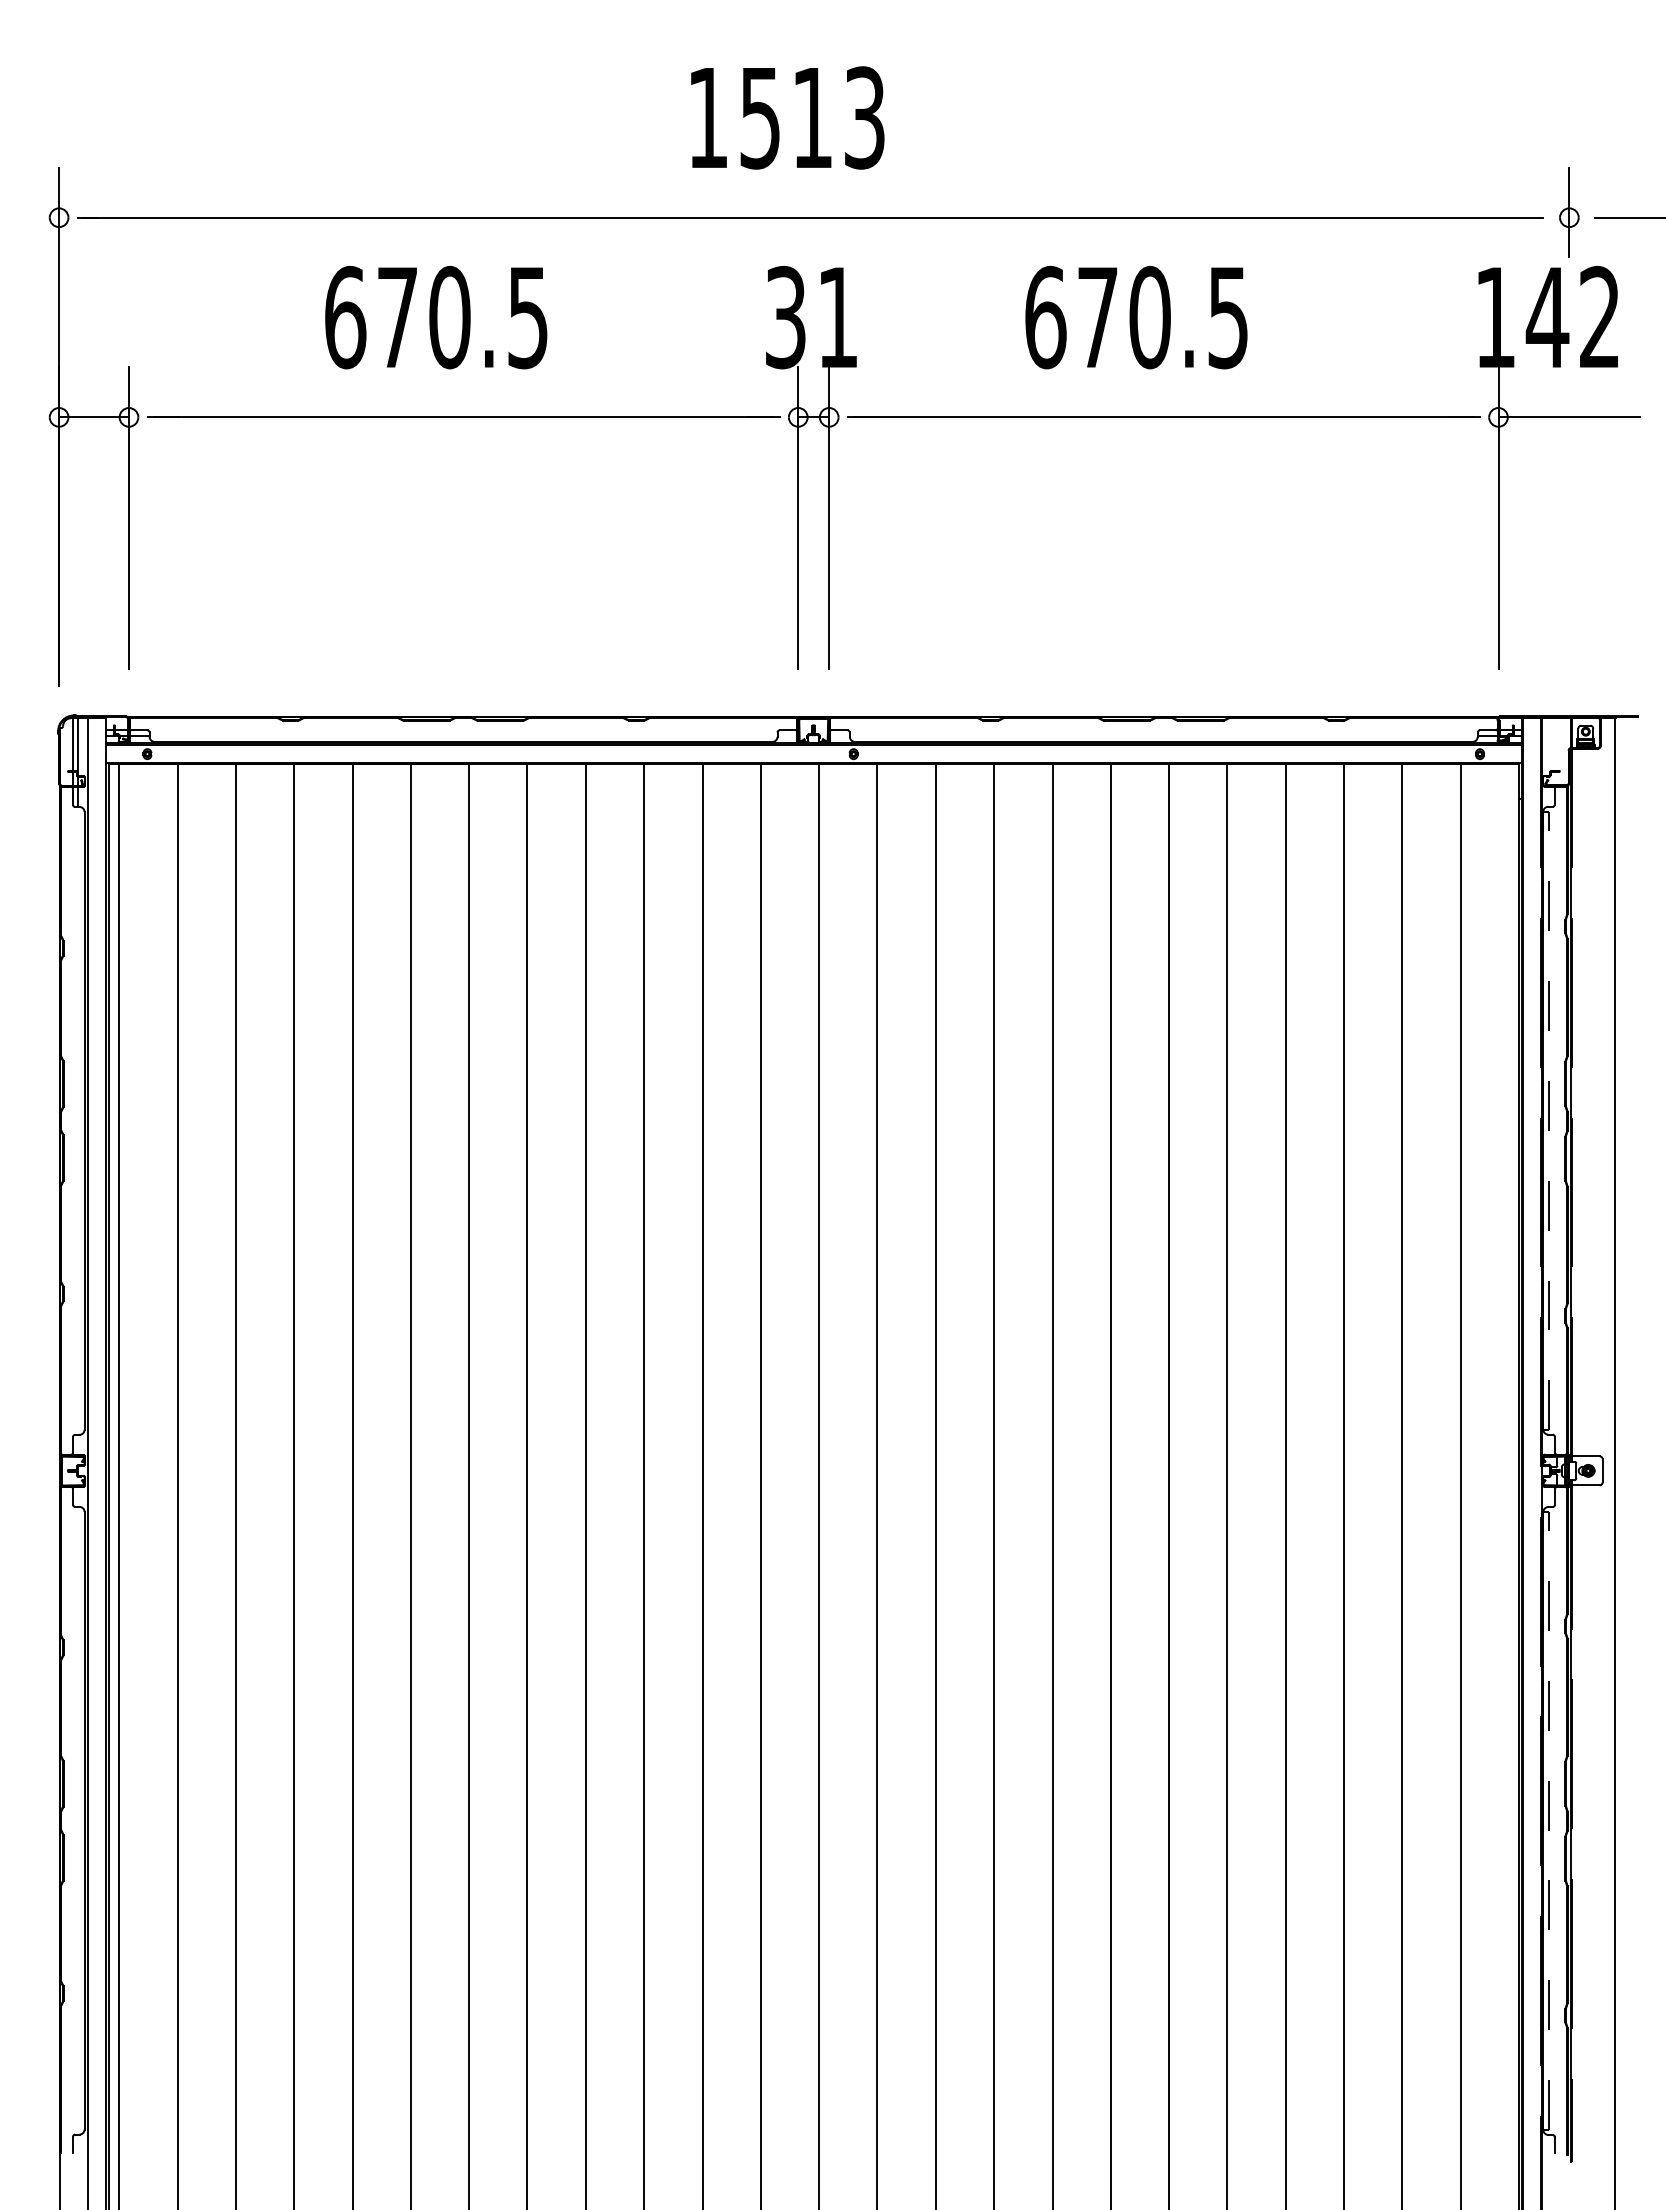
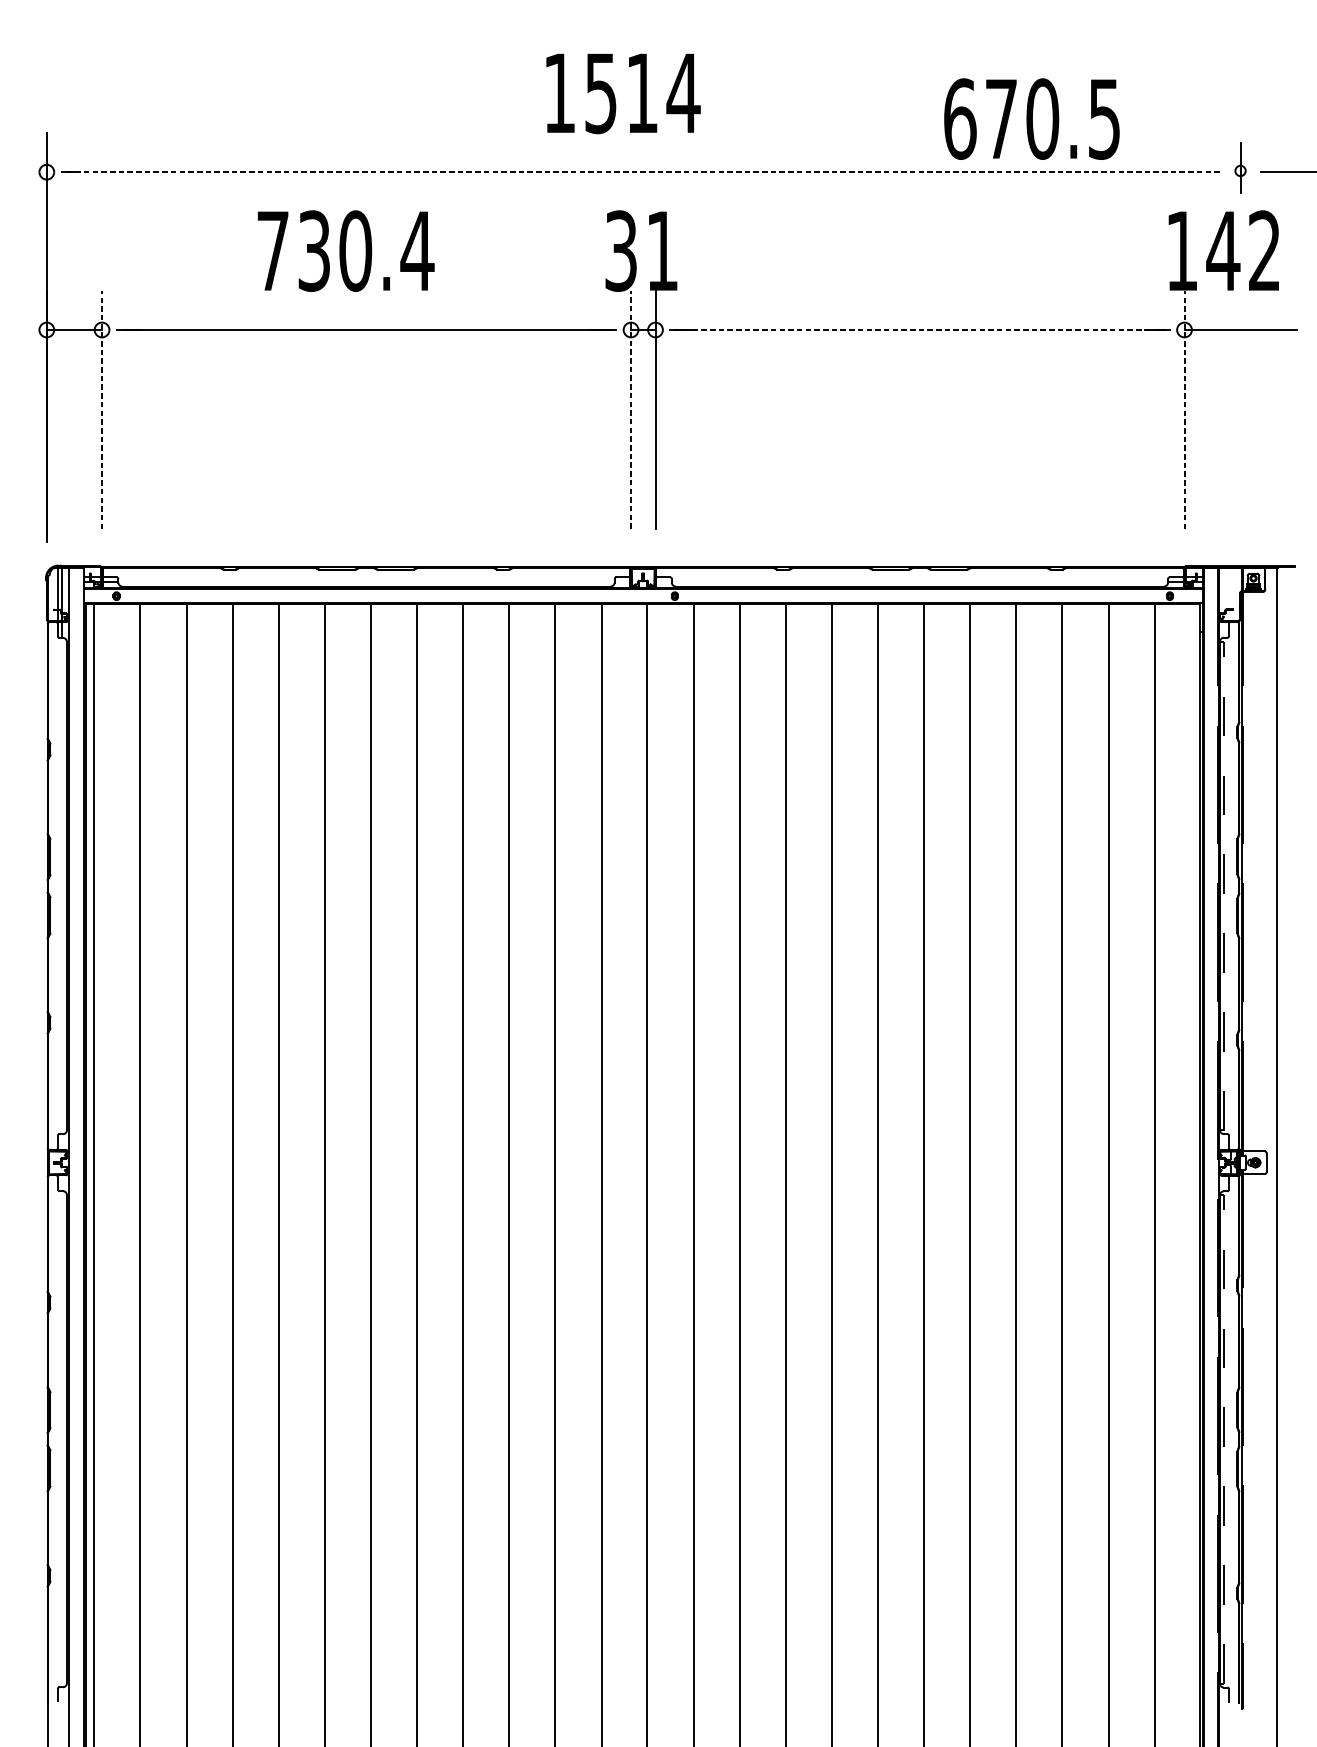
text: (864, 117) -> (683, 92), 1513 -> 1514
part: (1569, 212) -> (1240, 168), size x0.7
line: (813, 217) -> (643, 172), solid -> dashed
text: (437, 317) -> (345, 251), 670.5 -> 730.4
text: (1136, 317) -> (1031, 119), moved
line: (1163, 417) -> (919, 330), solid -> dashed
line: (128, 518) -> (101, 409), solid -> dashed
line: (798, 518) -> (631, 409), solid -> dashed
line: (1498, 518) -> (1184, 409), solid -> dashed

